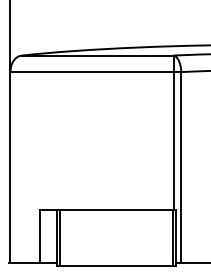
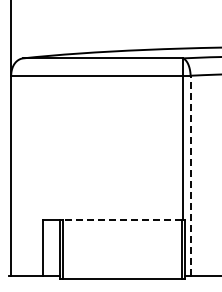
line: (181, 167) -> (190, 175), solid -> dashed
line: (116, 209) -> (122, 220), solid -> dashed

